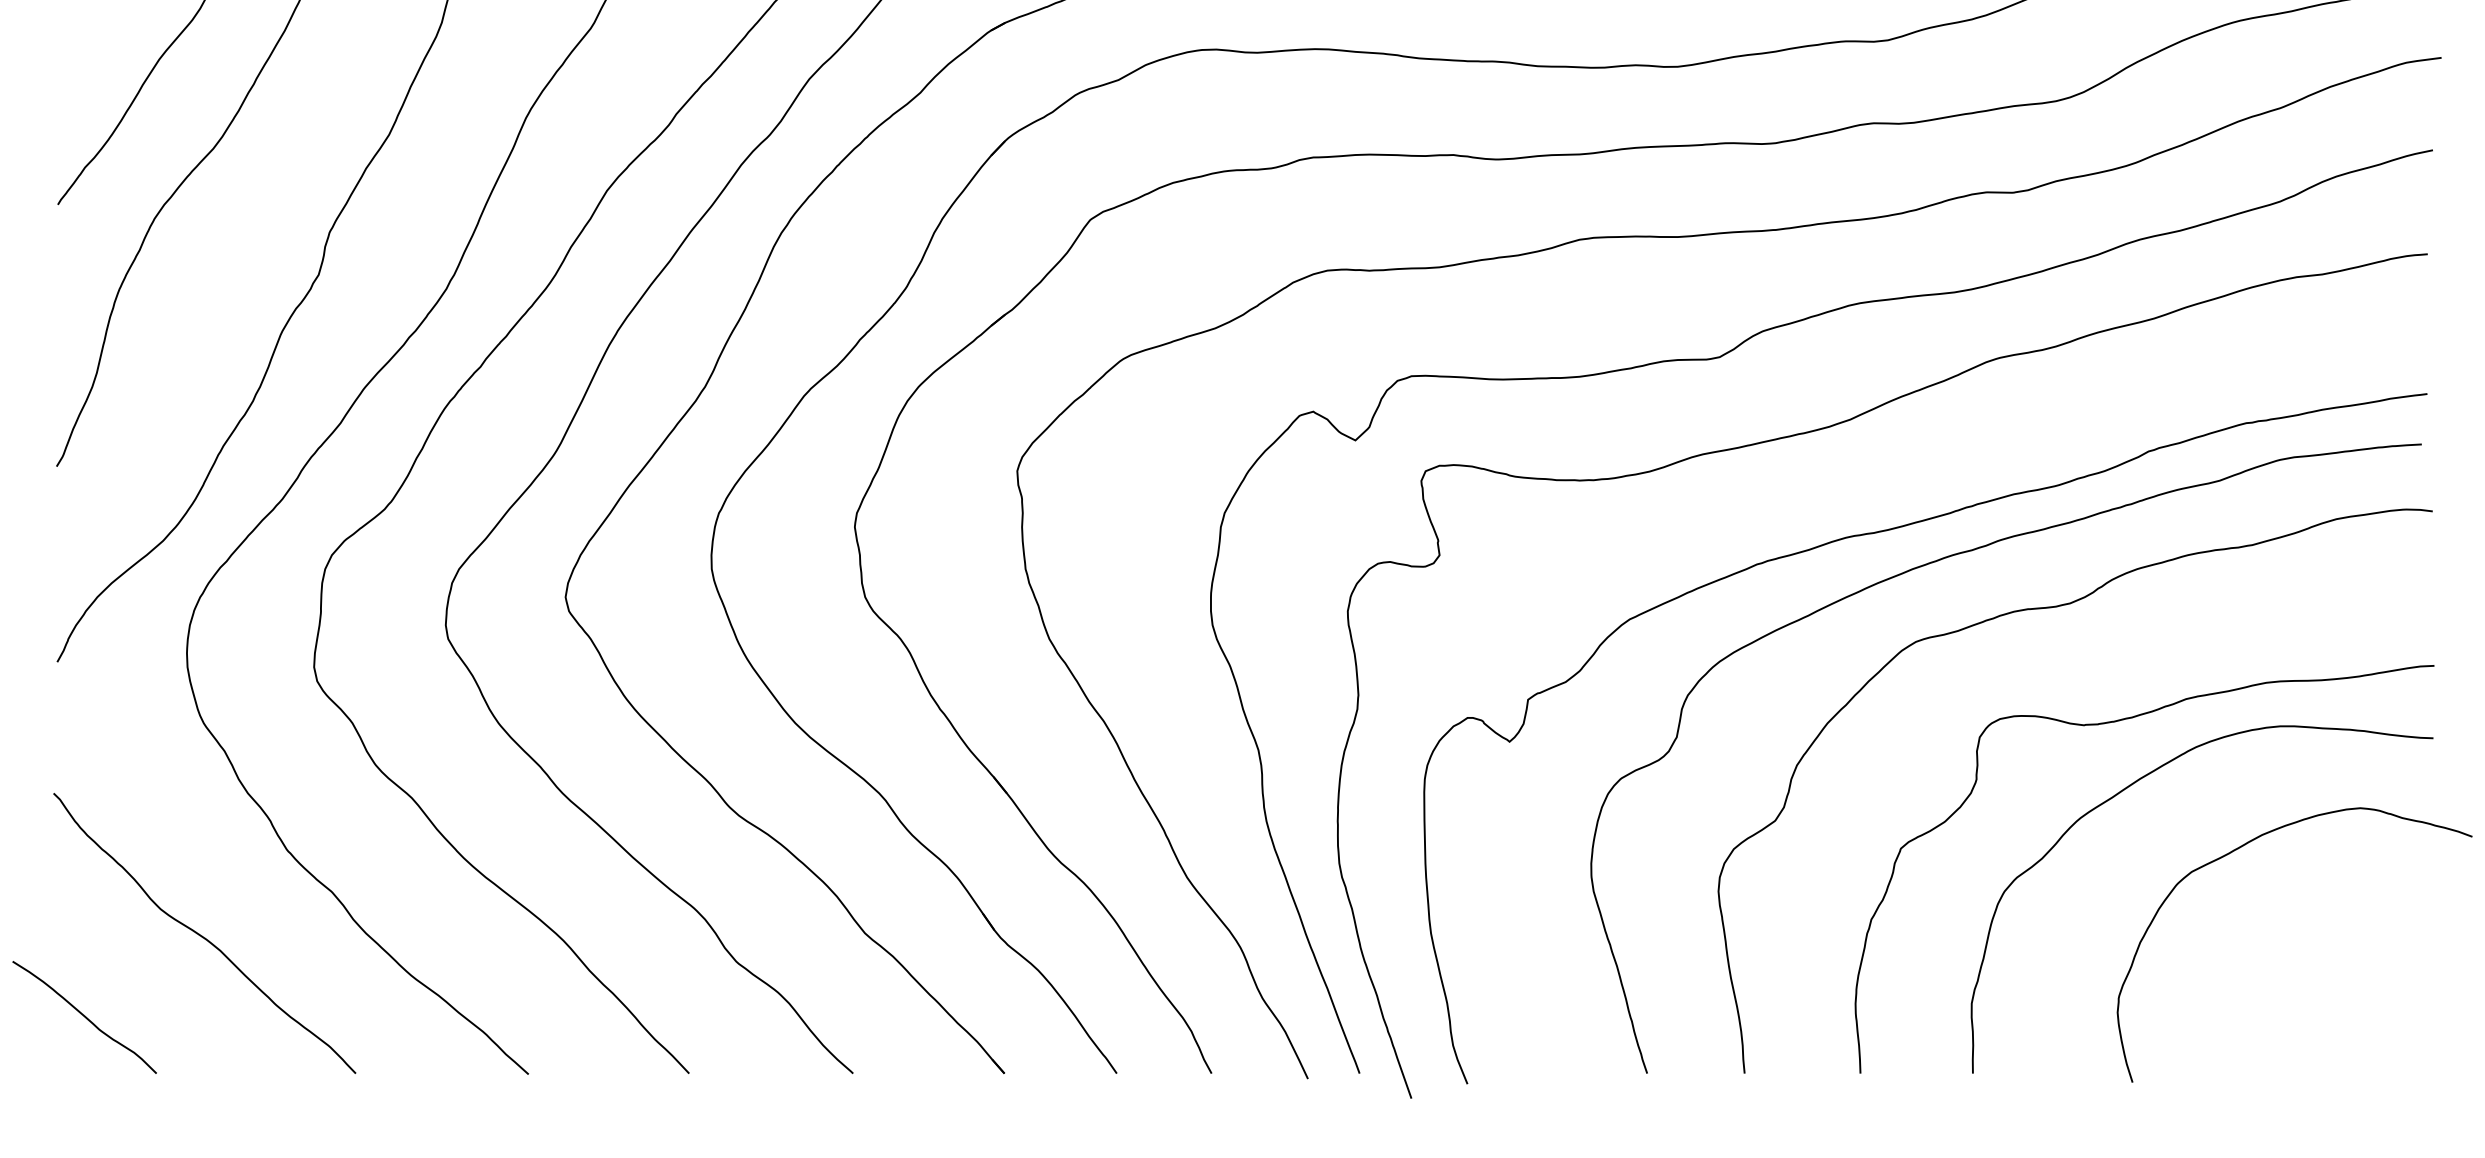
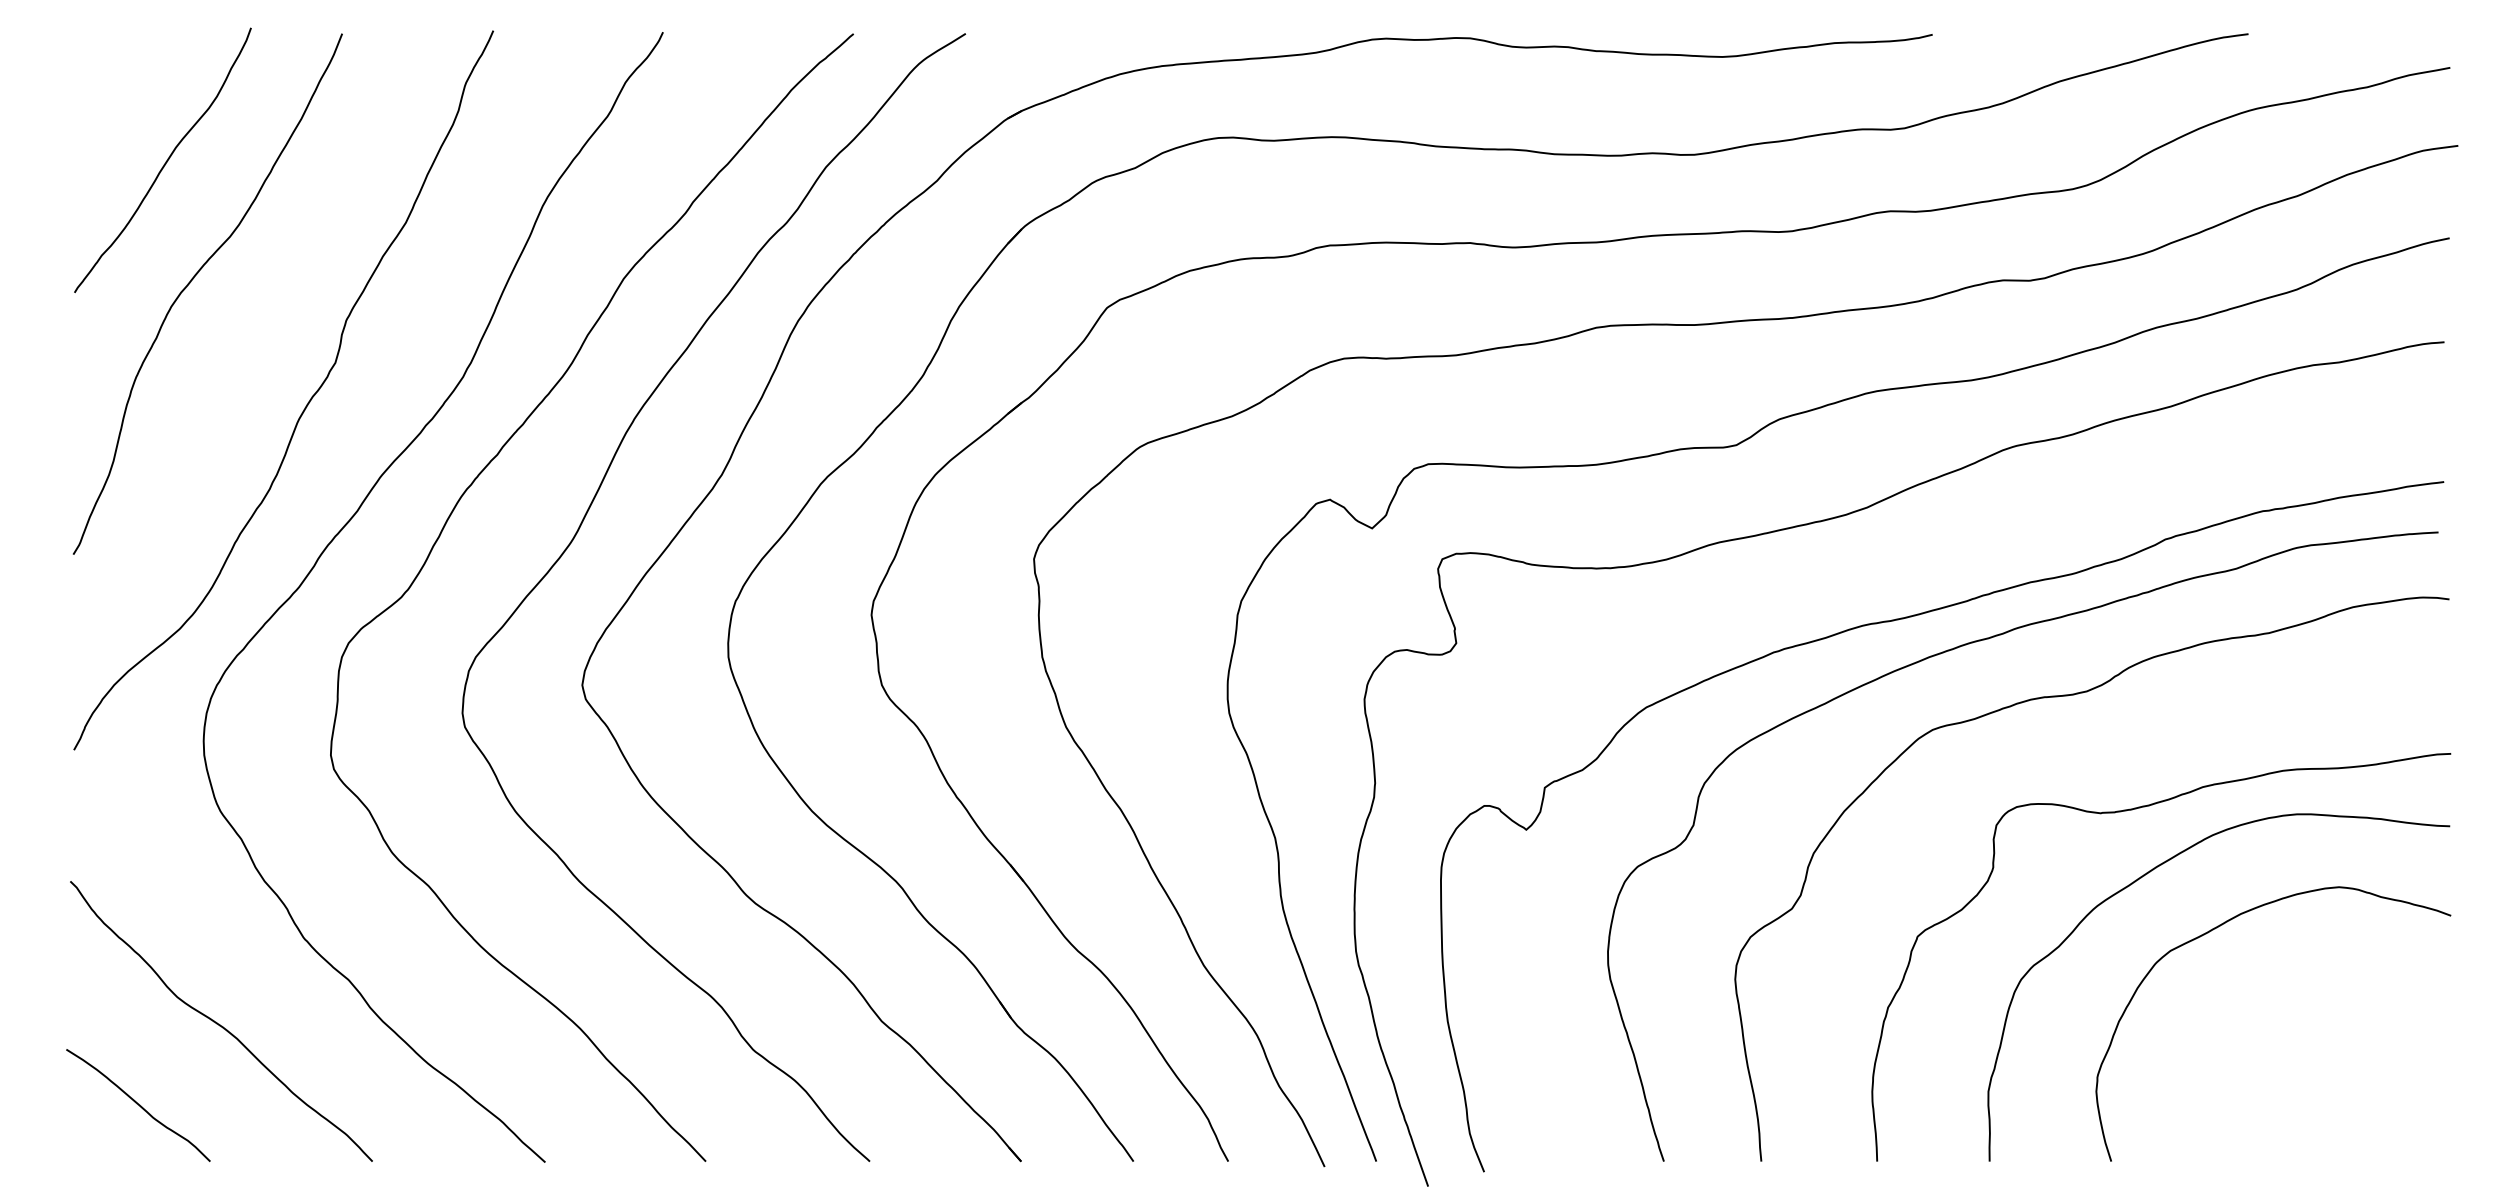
curve: (2238, 849) -> (2217, 928), moved
curve: (84, 1017) -> (138, 1105), moved

